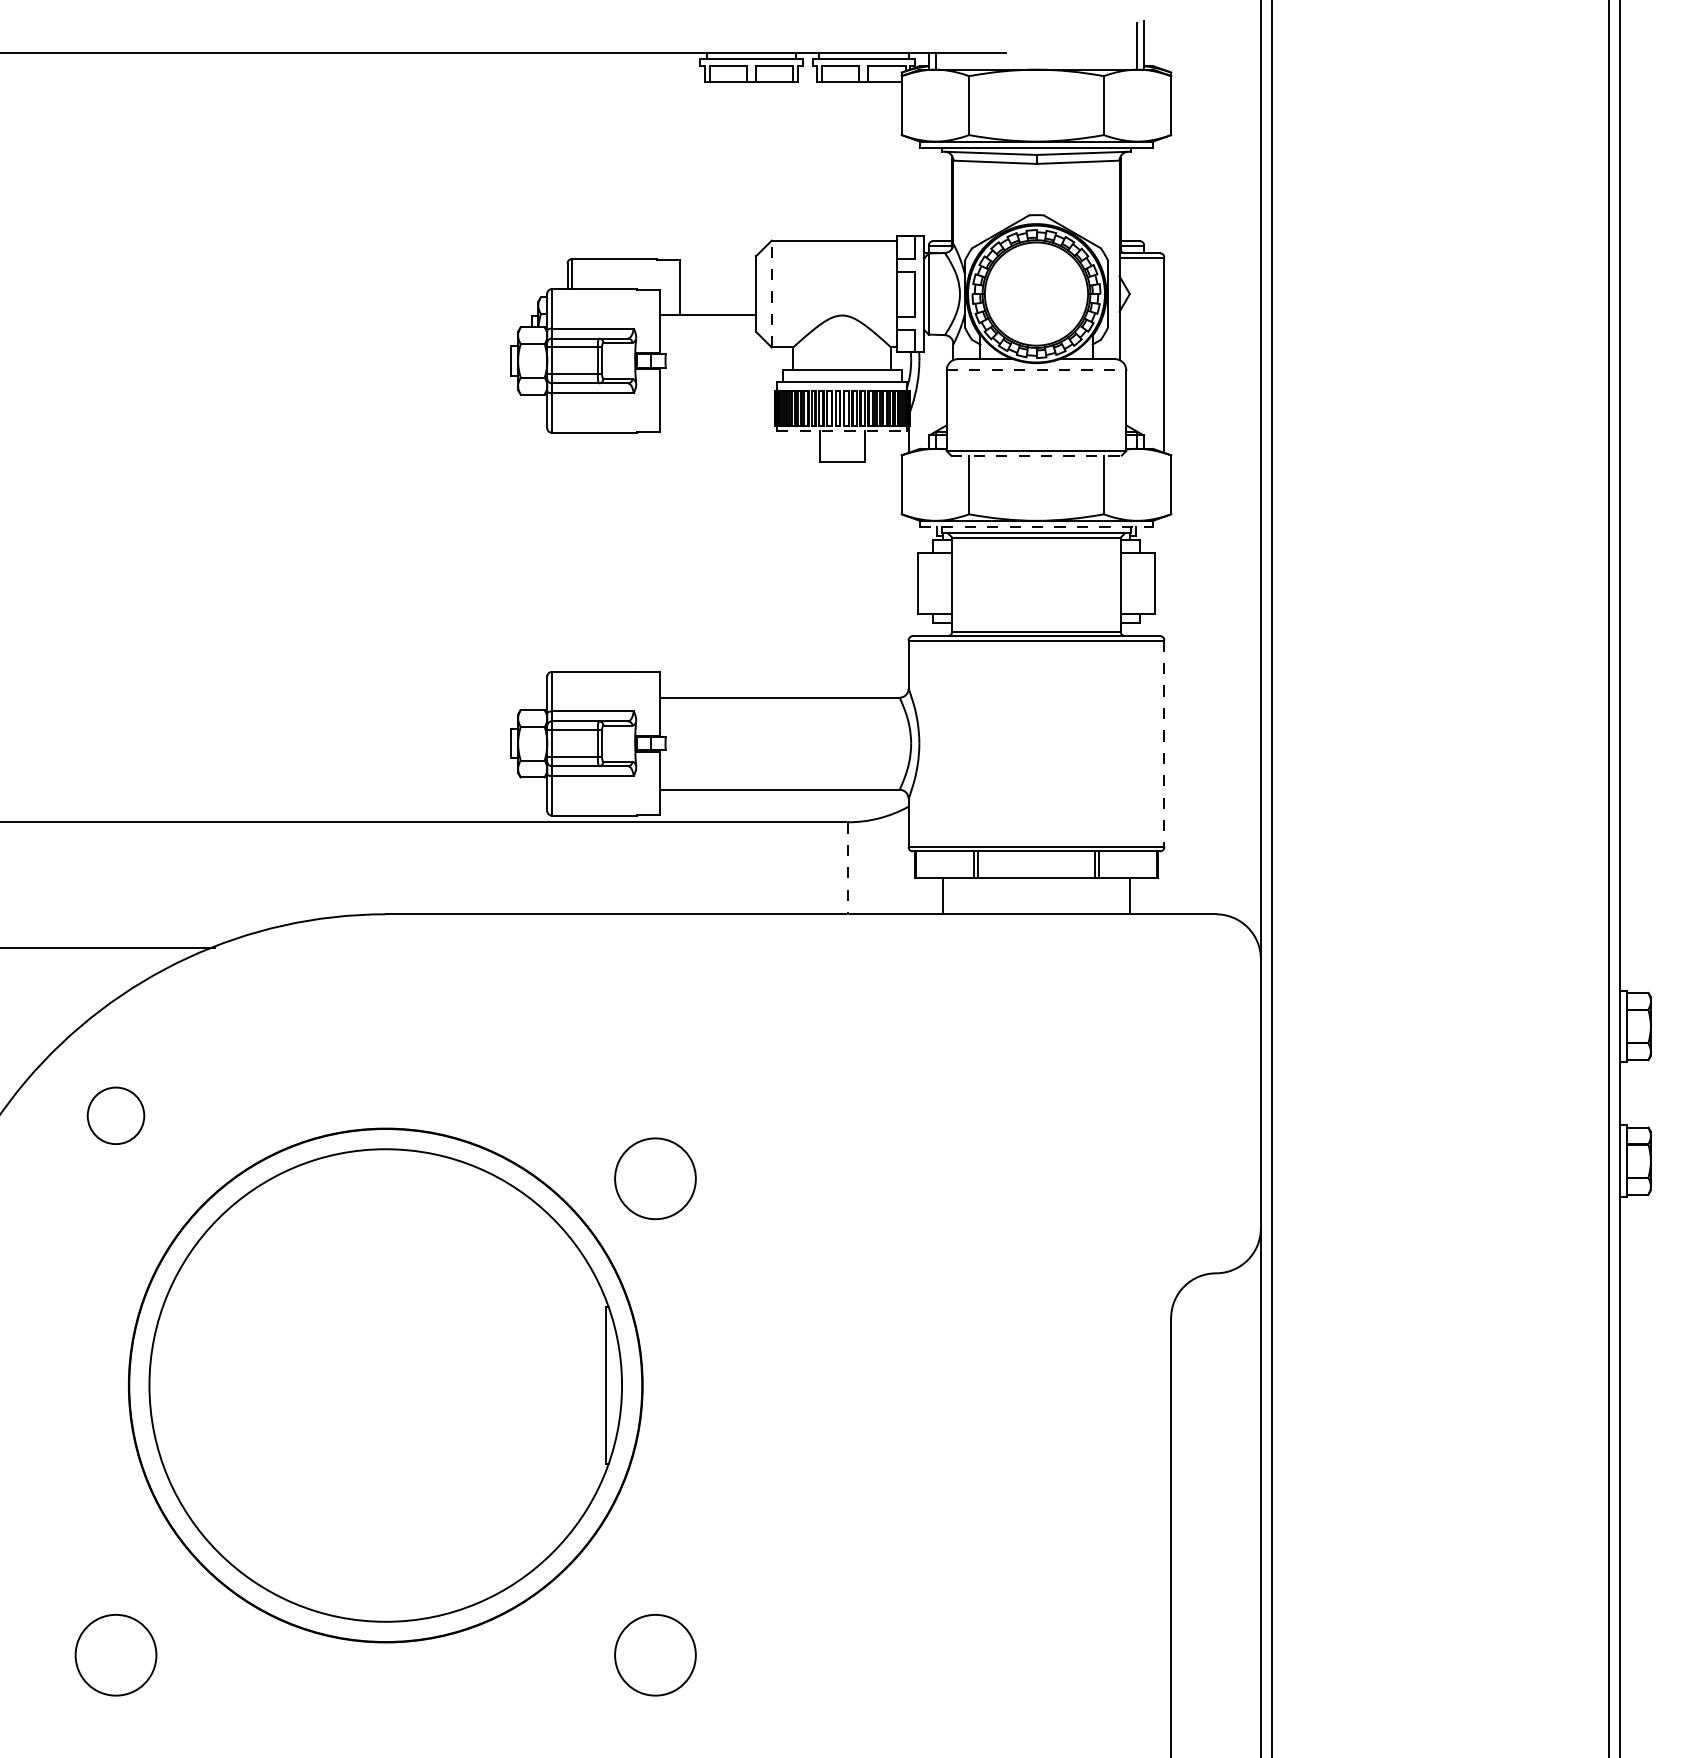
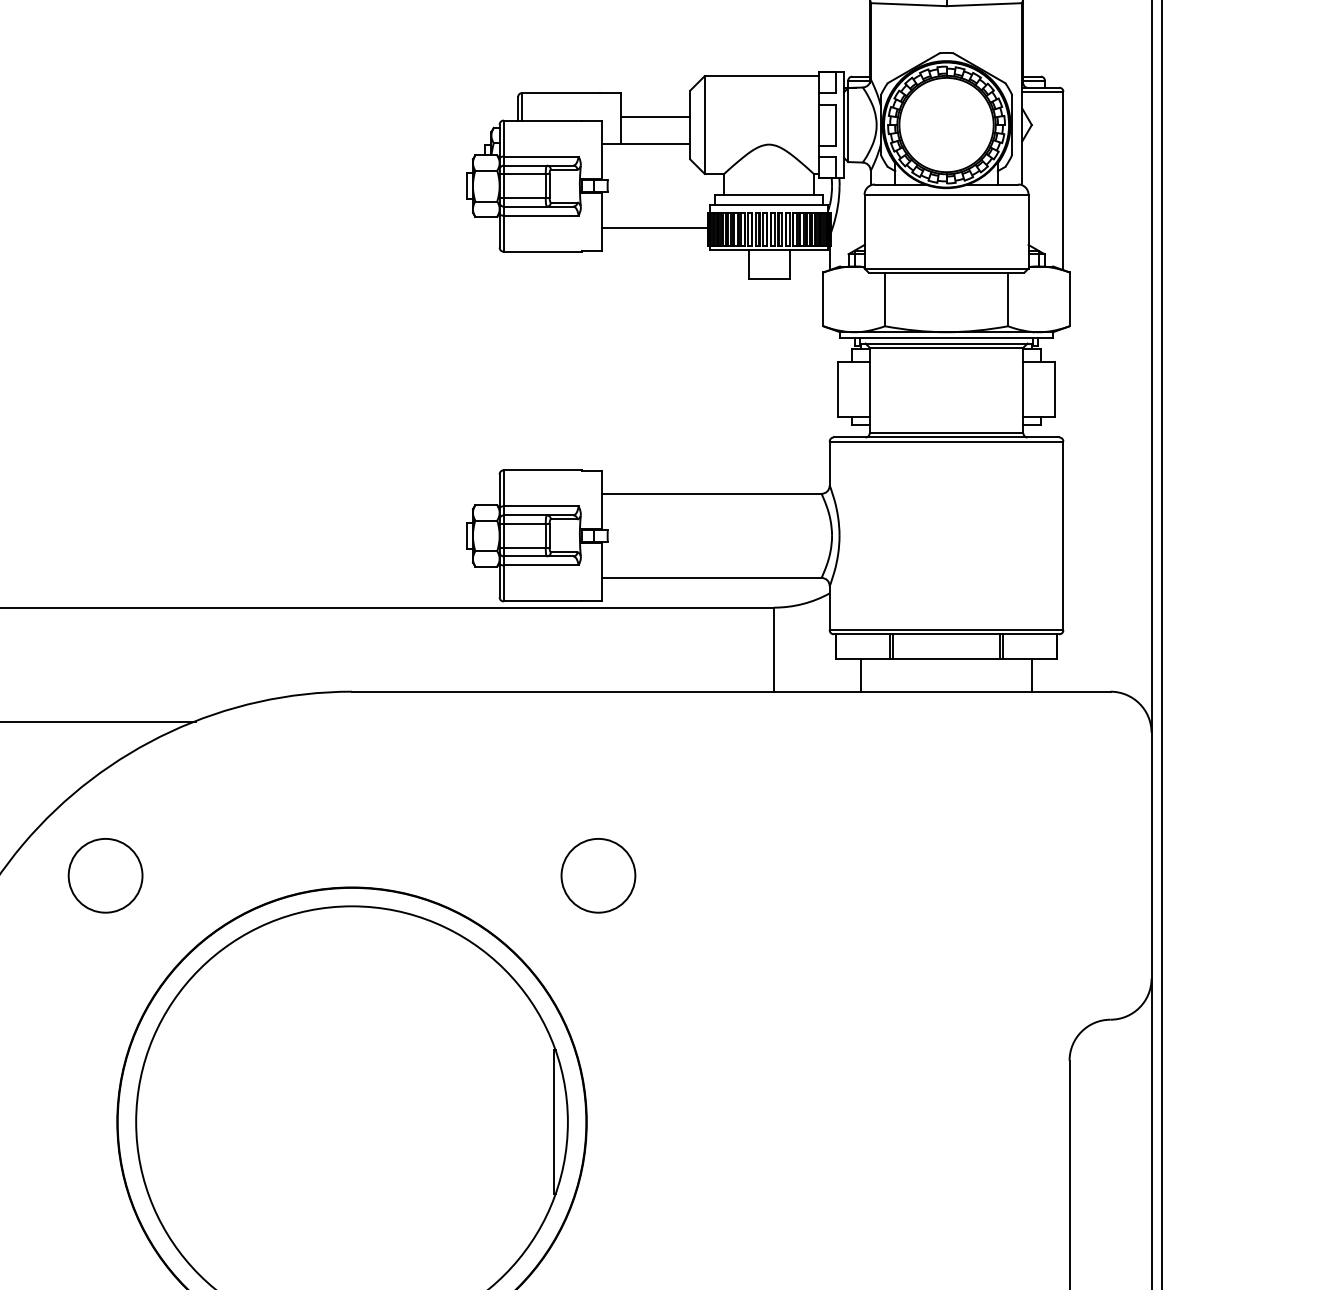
line: (717, 284) -> (655, 116), added
line: (771, 293) -> (704, 124), dashed -> solid
line: (1036, 370) -> (946, 194), dashed -> solid
line: (716, 406) -> (654, 227), added
line: (842, 430) -> (769, 249), dashed -> solid
line: (1037, 455) -> (947, 272), dashed -> solid
line: (1036, 527) -> (946, 338), dashed -> solid
line: (1164, 744) -> (1063, 536), dashed -> solid
line: (848, 868) -> (774, 649), dashed -> solid
circle: (115, 1115) -> (105, 875), size x1.43
circle: (655, 1178) -> (598, 875), moved

